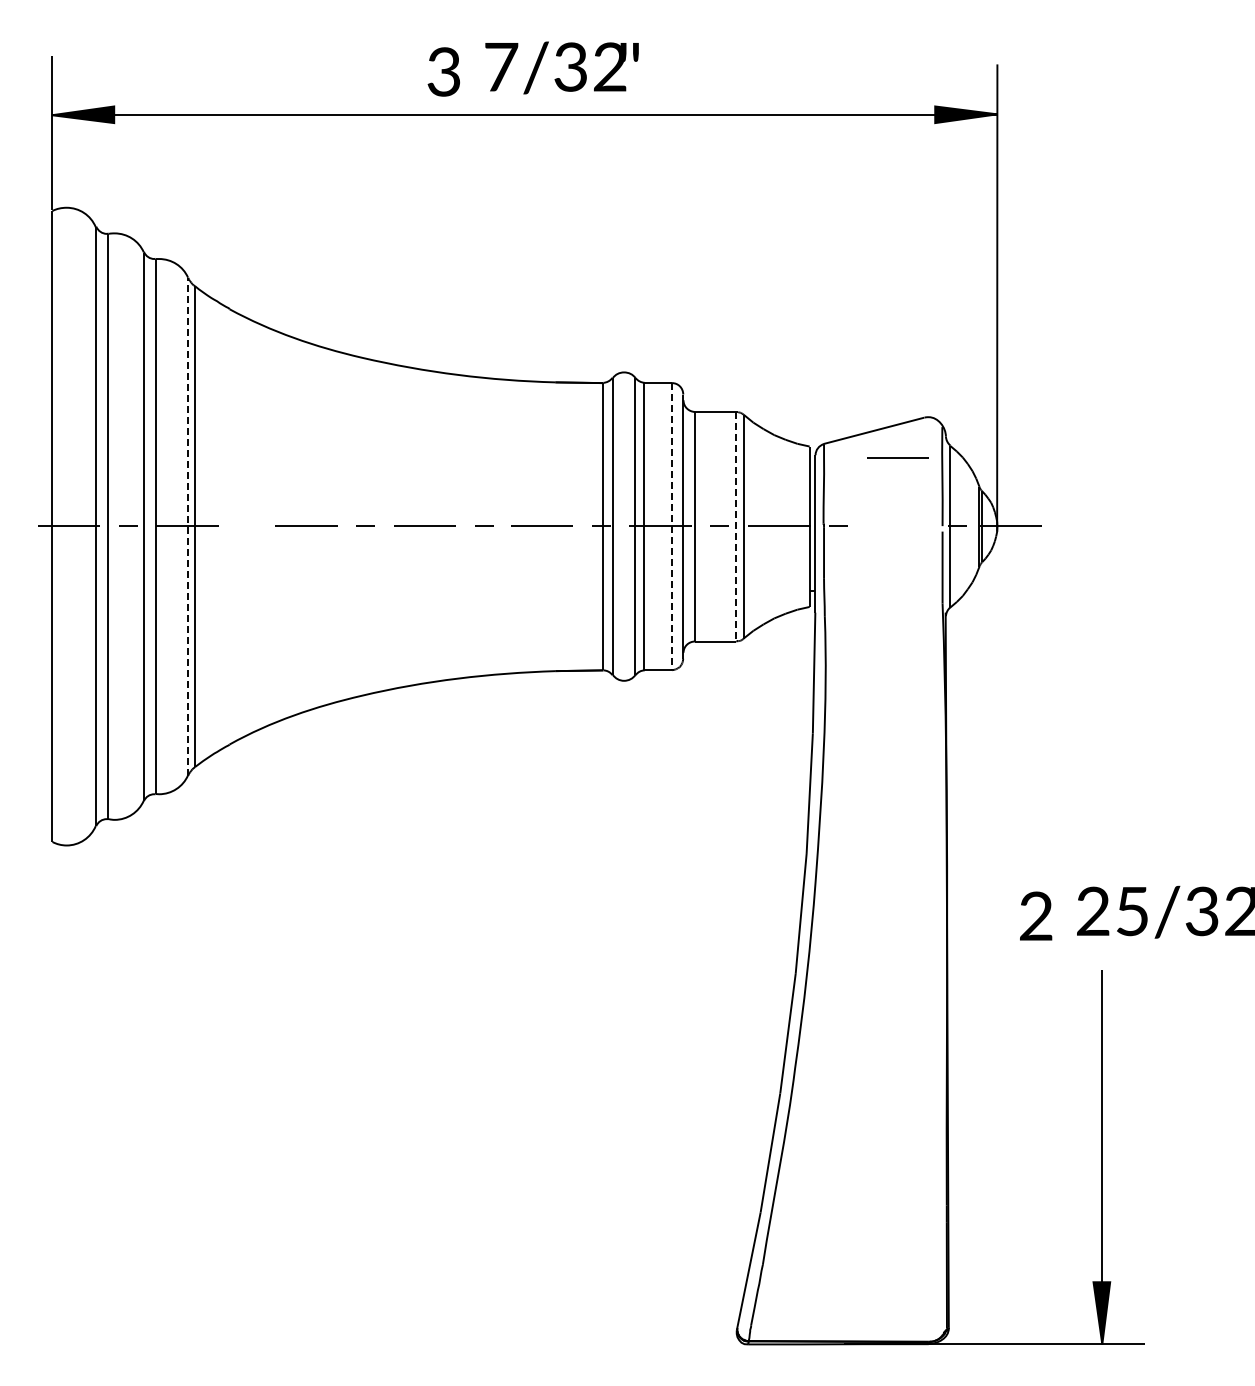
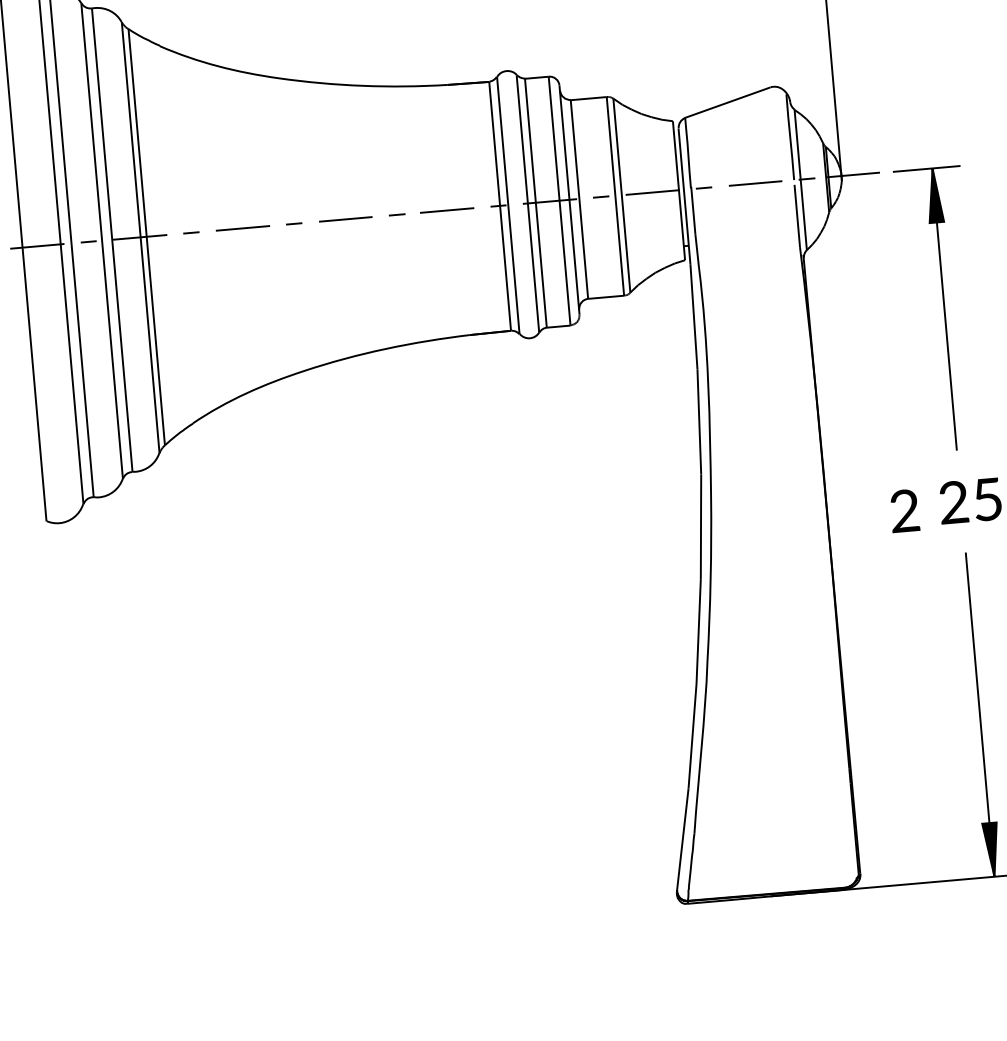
line: (897, 457) -> (755, 182), moved
line: (246, 525) -> (191, 232), added
line: (188, 526) -> (140, 237), dashed -> solid
line: (671, 526) -> (559, 200), dashed -> solid
line: (736, 526) -> (615, 196), dashed -> solid
part: (1095, 688) -> (938, 309), added

